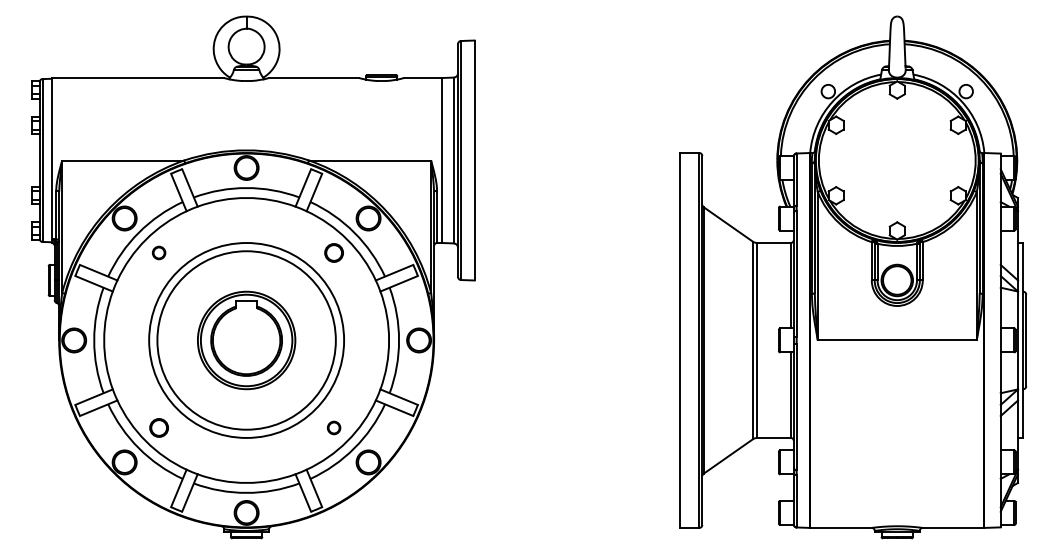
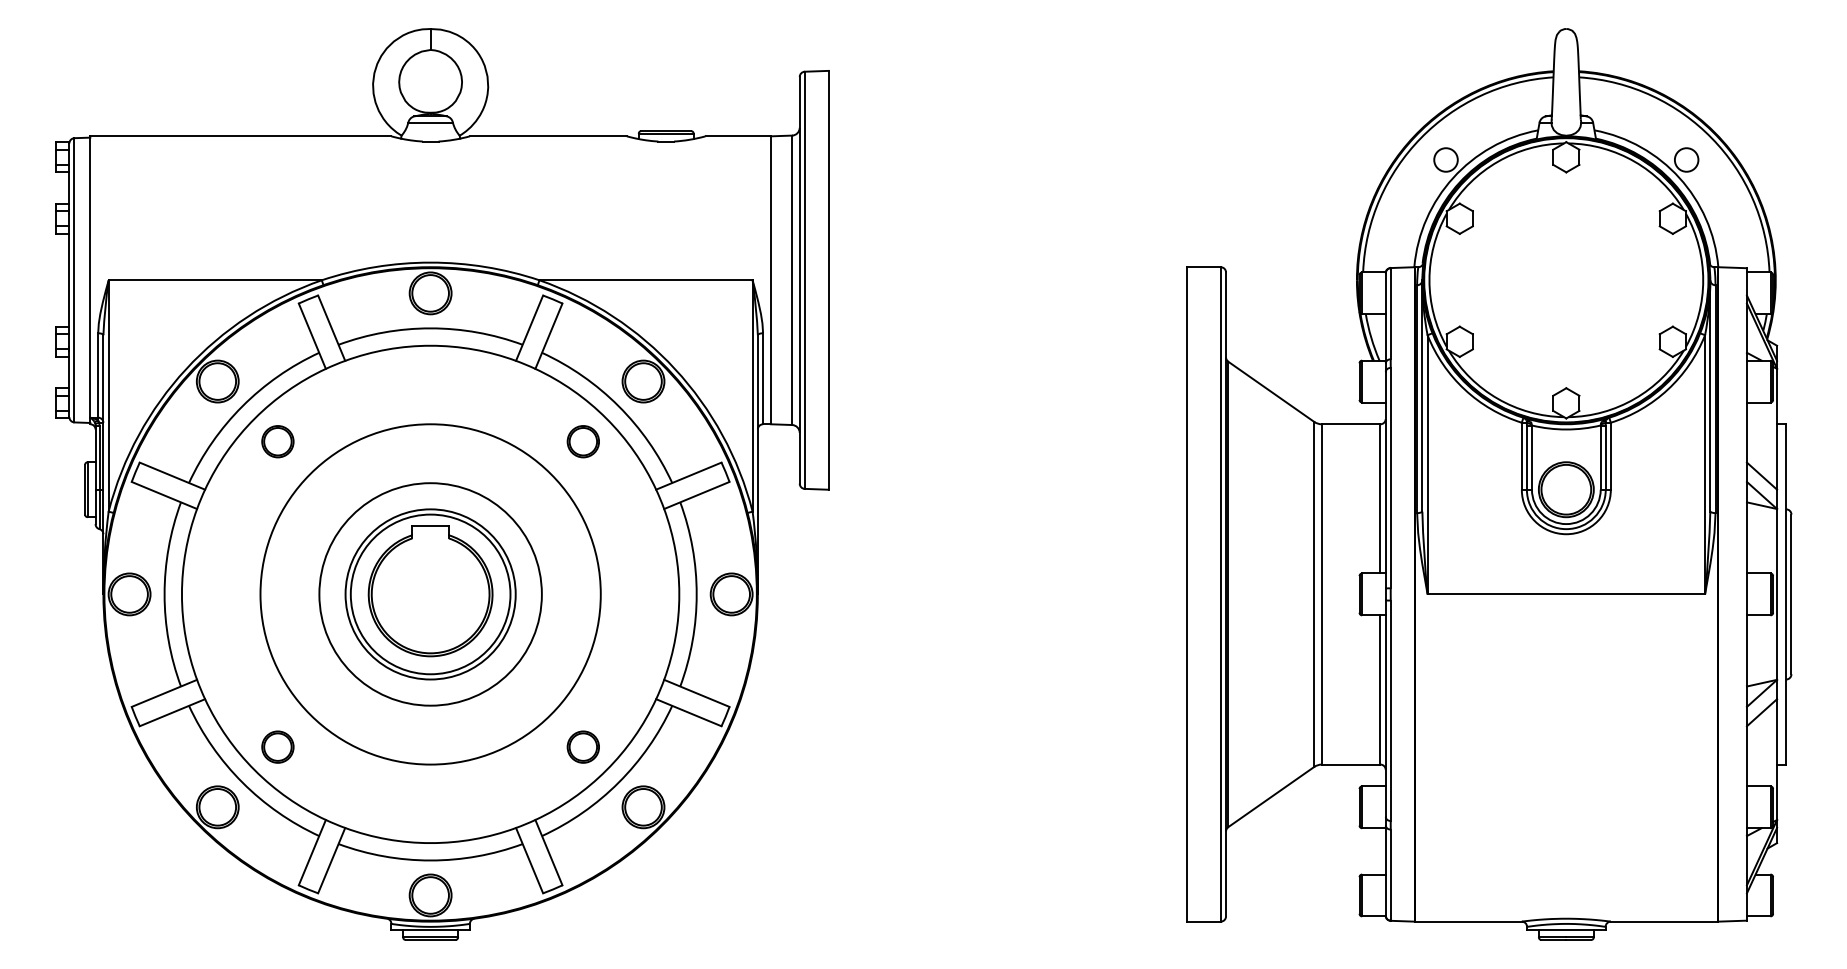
circle: (158, 252) -> (276, 440), size x1.43
circle: (246, 340) -> (430, 594), size x0.71
circle: (333, 427) -> (582, 746), size x1.43

